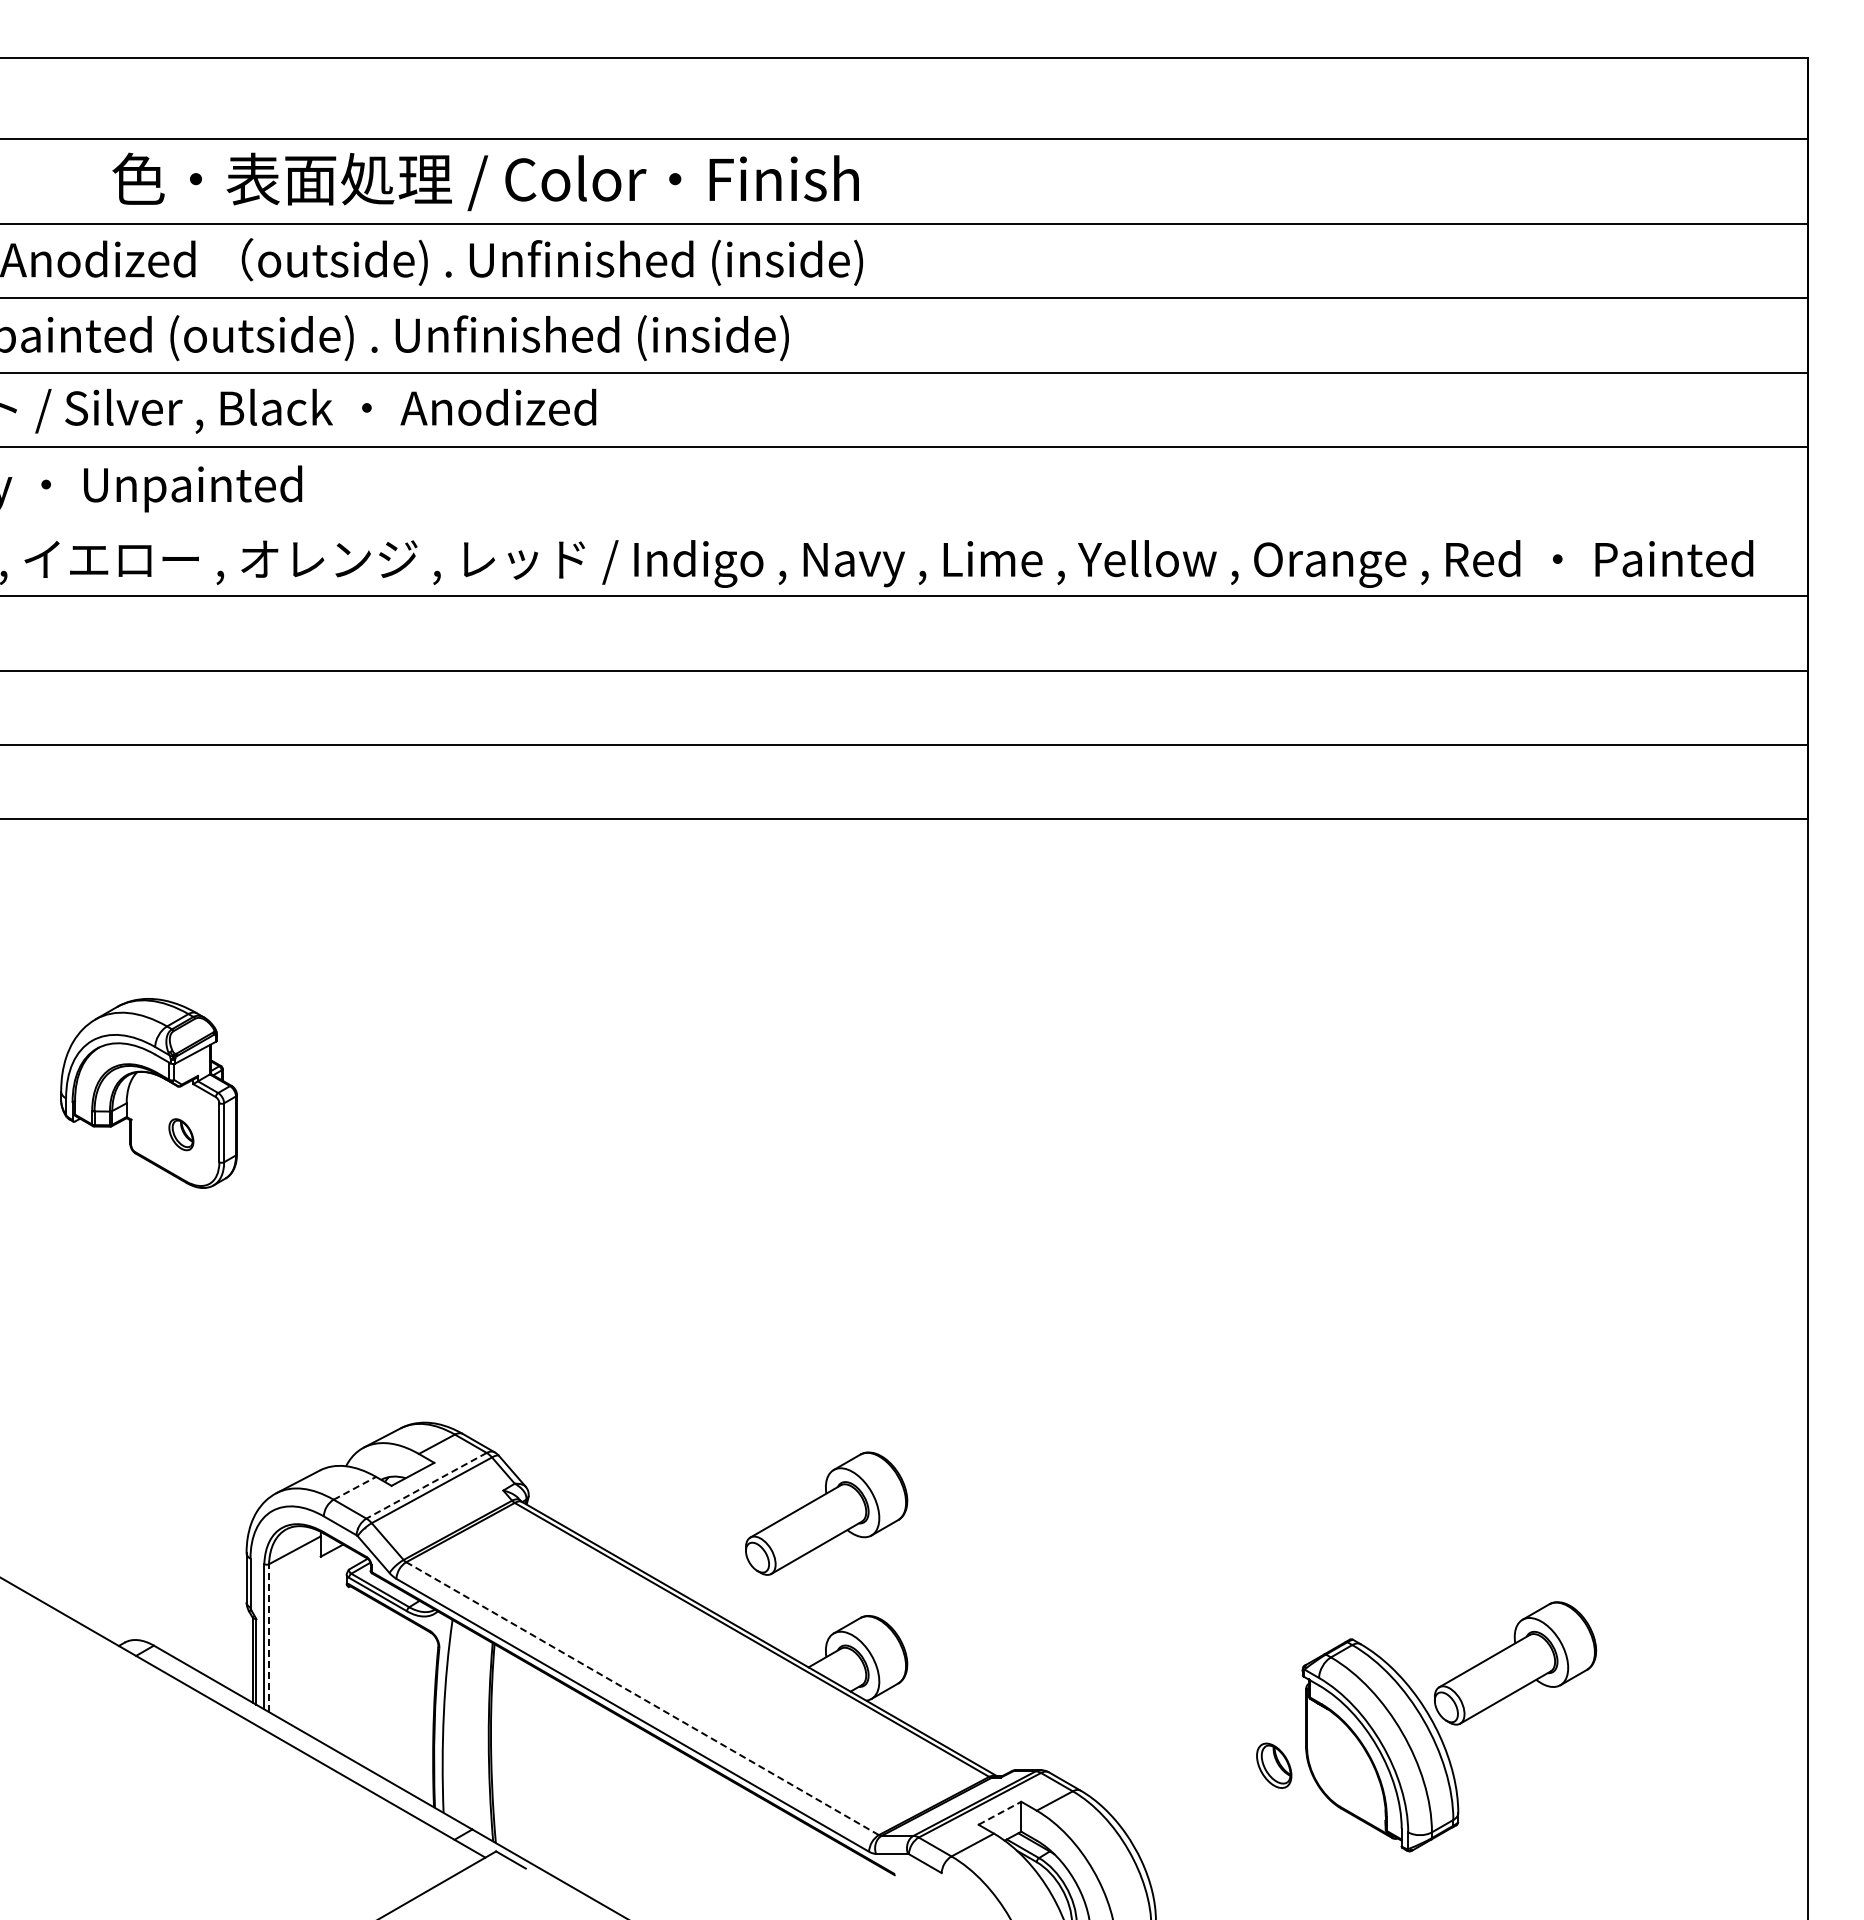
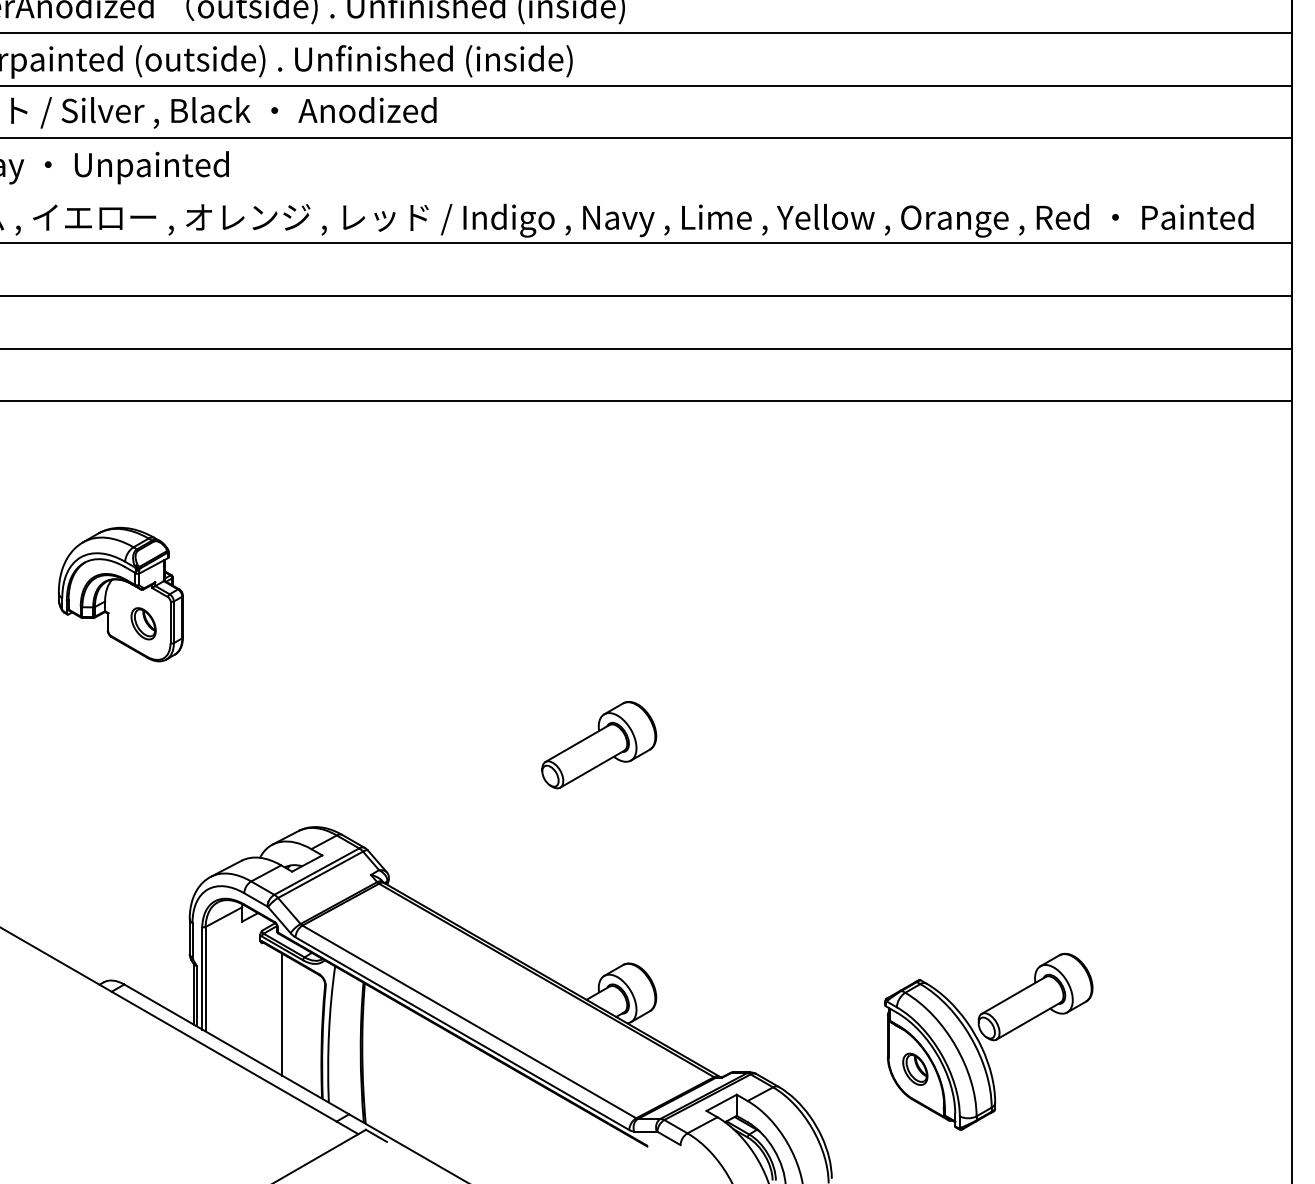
part: (181, 1134) -> (143, 623), size x1.43
line: (426, 1485) -> (316, 871), dashed -> solid
line: (355, 1488) -> (266, 873), dashed -> solid
part: (826, 1513) -> (599, 745), moved
line: (269, 1638) -> (205, 979), dashed -> solid
line: (377, 1687) -> (282, 1014), added
line: (642, 1698) -> (469, 1021), dashed -> solid
part: (1449, 1726) -> (988, 1041), moved
line: (1000, 1813) -> (722, 1103), dashed -> solid

